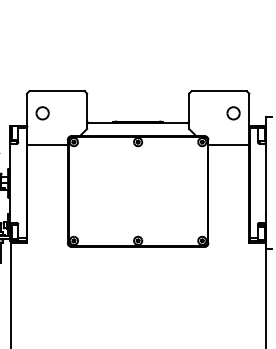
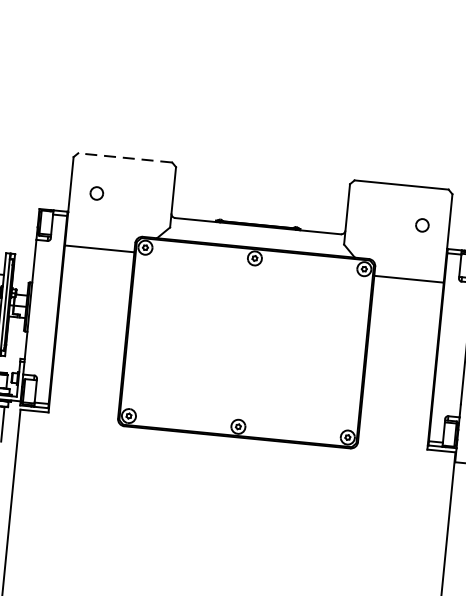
line: (57, 91) -> (125, 158), solid -> dashed
part: (42, 113) -> (96, 193), size x0.6
part: (233, 113) -> (422, 225), size x0.6

